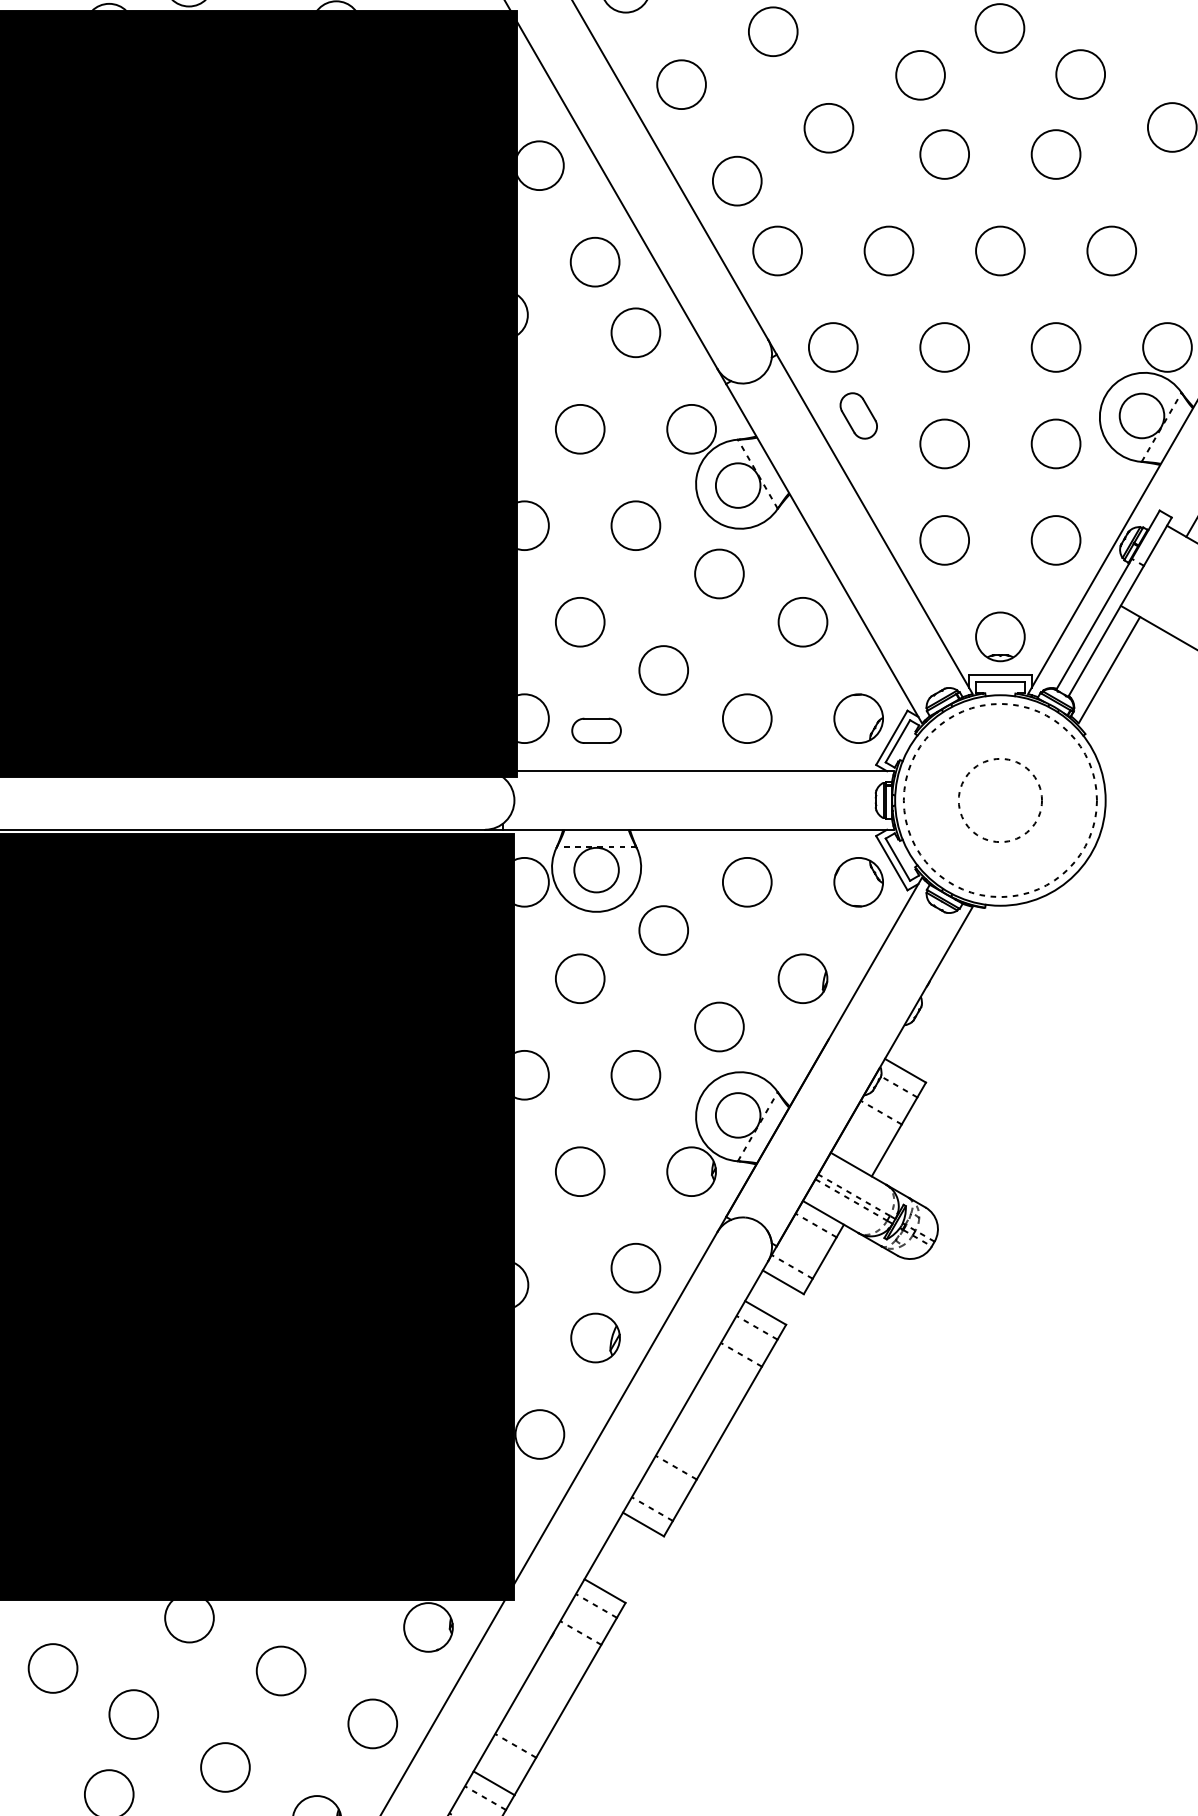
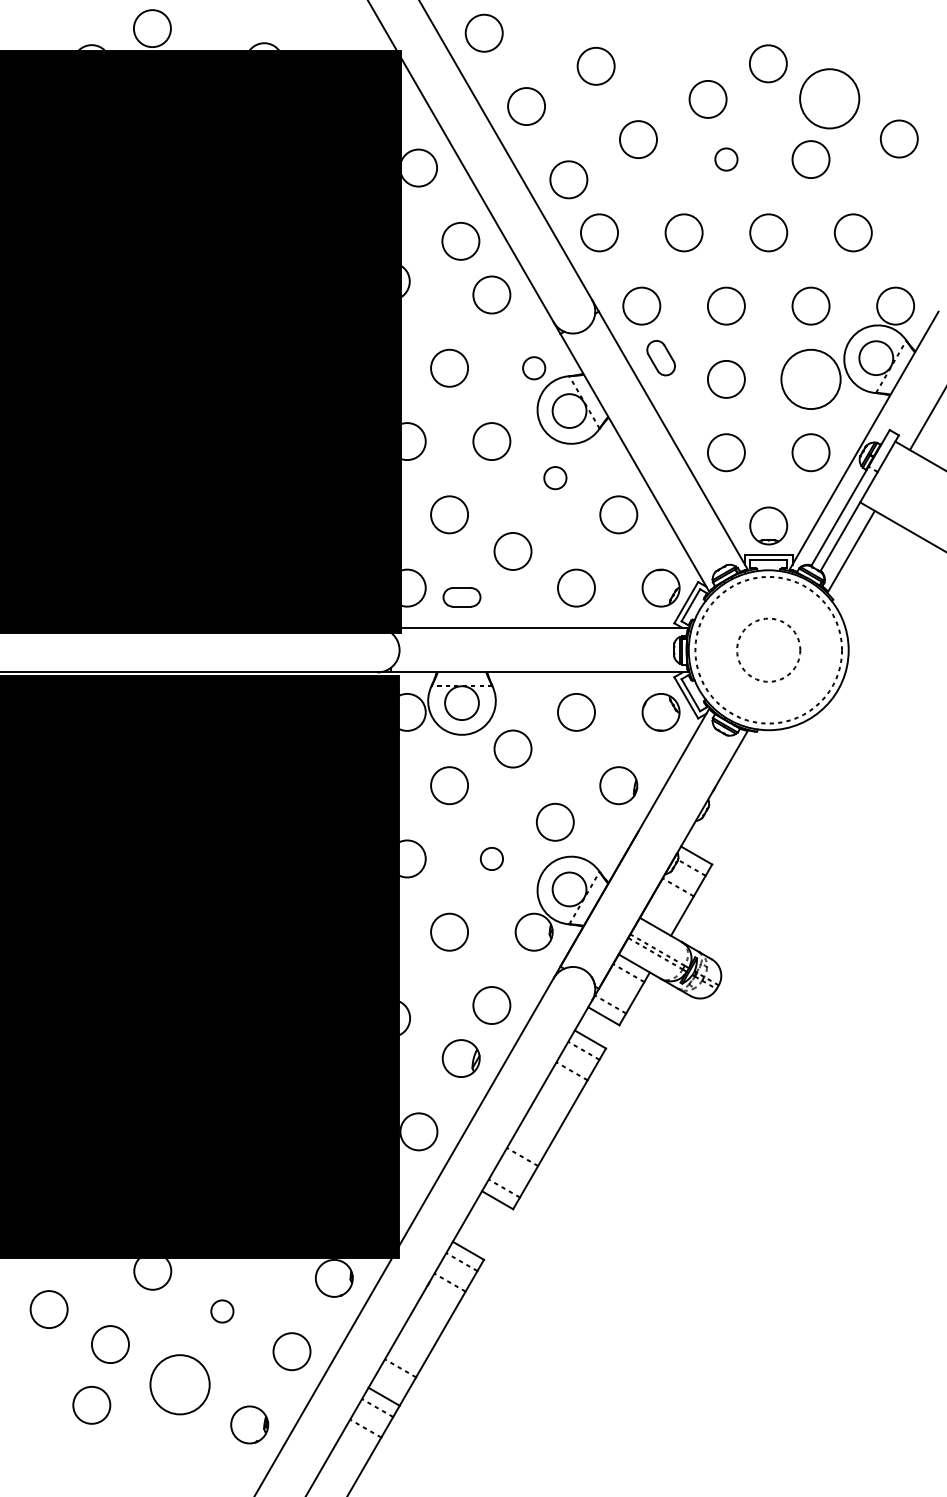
circle: (1080, 74) -> (829, 98), size x1.6
circle: (944, 154) -> (726, 159), size x0.6
circle: (690, 428) -> (533, 367), size x0.6
circle: (1055, 442) -> (810, 378), size x1.6
circle: (719, 573) -> (555, 477), size x0.6
circle: (635, 1074) -> (491, 858), size x0.6
circle: (279, 1671) -> (221, 1311), size x0.6
circle: (224, 1767) -> (179, 1384), size x1.6

